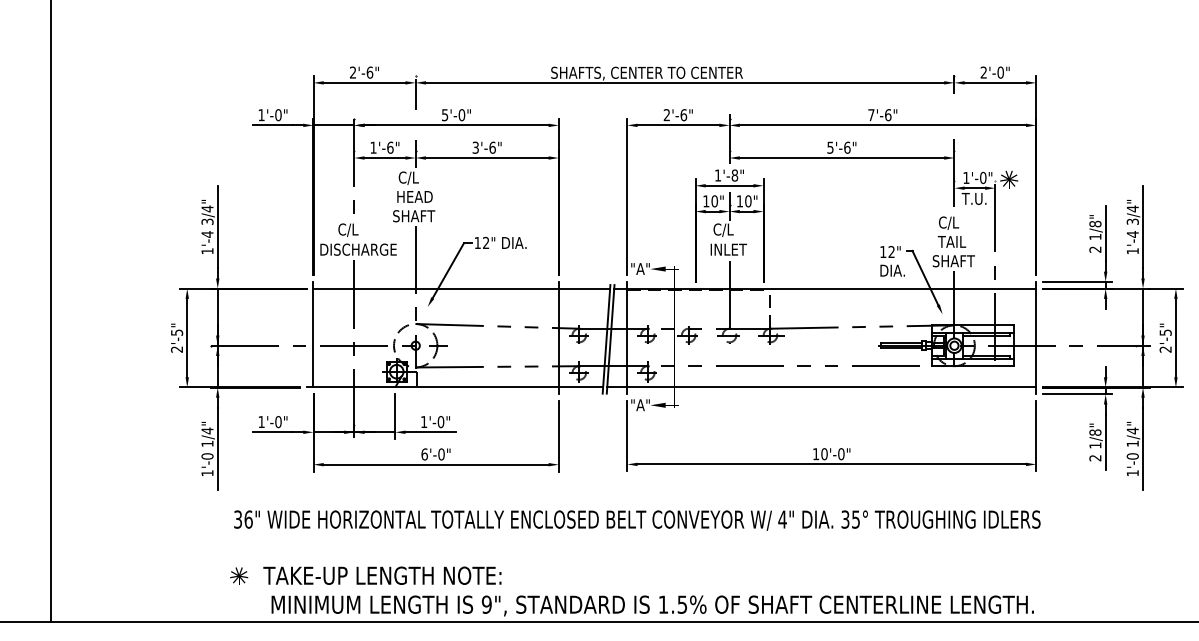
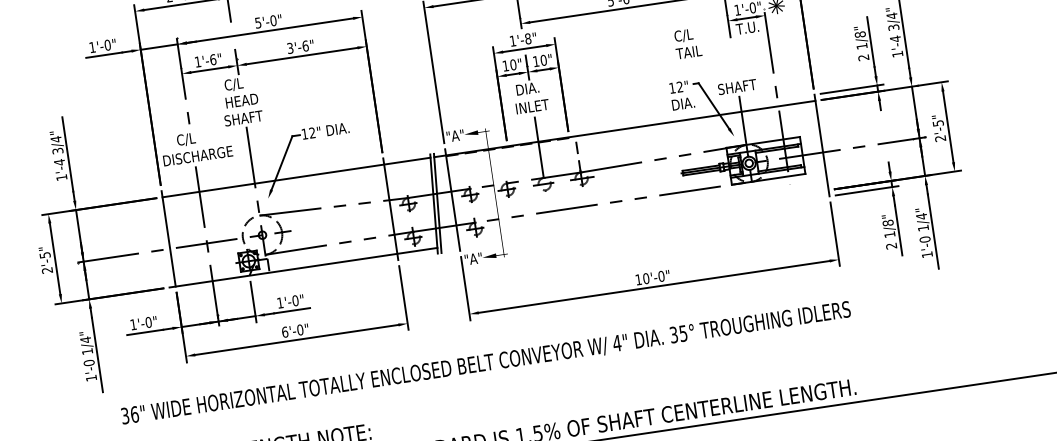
text: (725, 229) -> (526, 88), C/L -> DIA.
text: (951, 231) -> (687, 43), moved
line: (821, 387) -> (634, 218), removed

